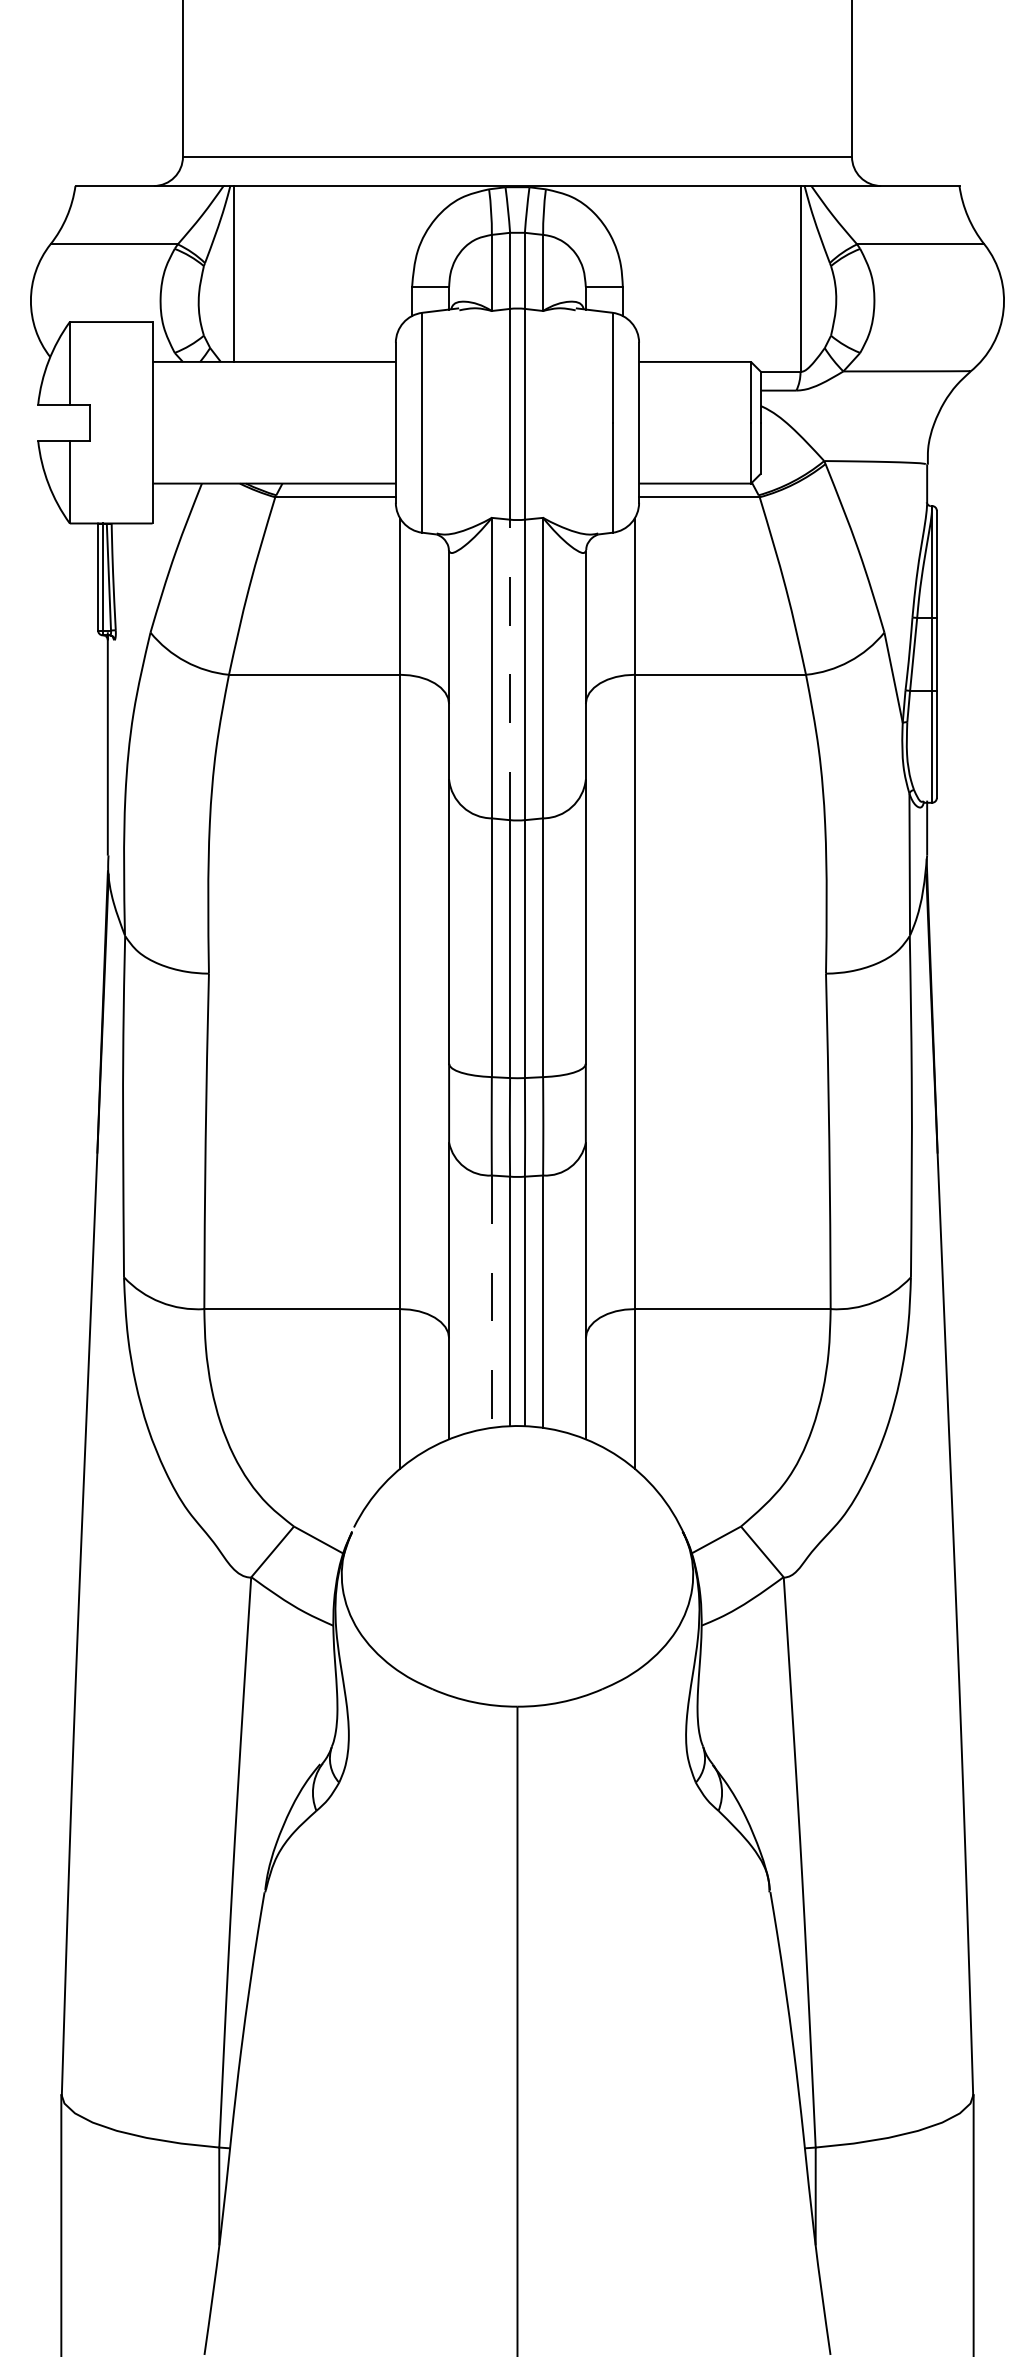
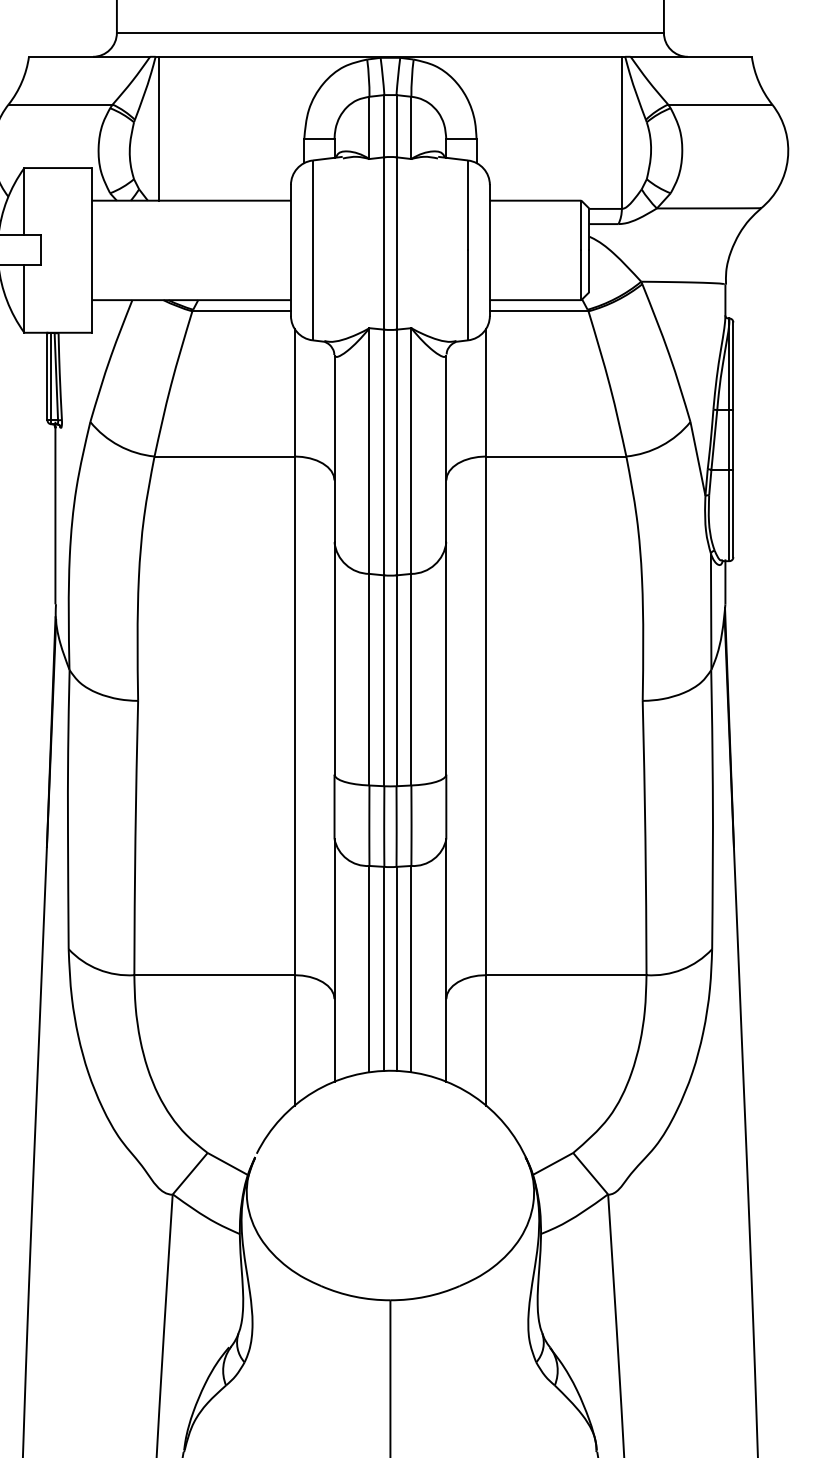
line: (510, 669) -> (384, 452), dashed -> solid
line: (491, 1302) -> (369, 969), dashed -> solid

